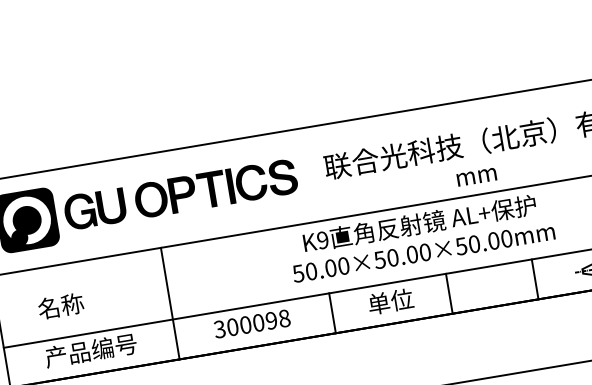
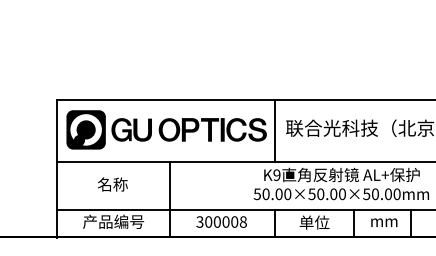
line: (309, 174) -> (275, 130), added
text: (477, 176) -> (384, 222), moved
text: (60, 306) -> (112, 184), moved
text: (271, 319) -> (234, 221), 300098 -> 300008

